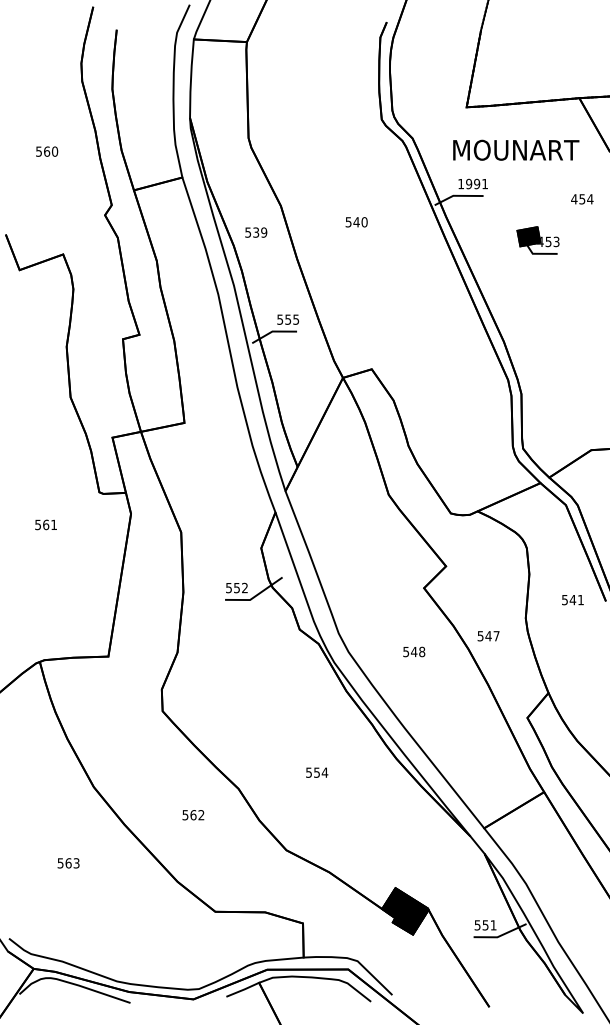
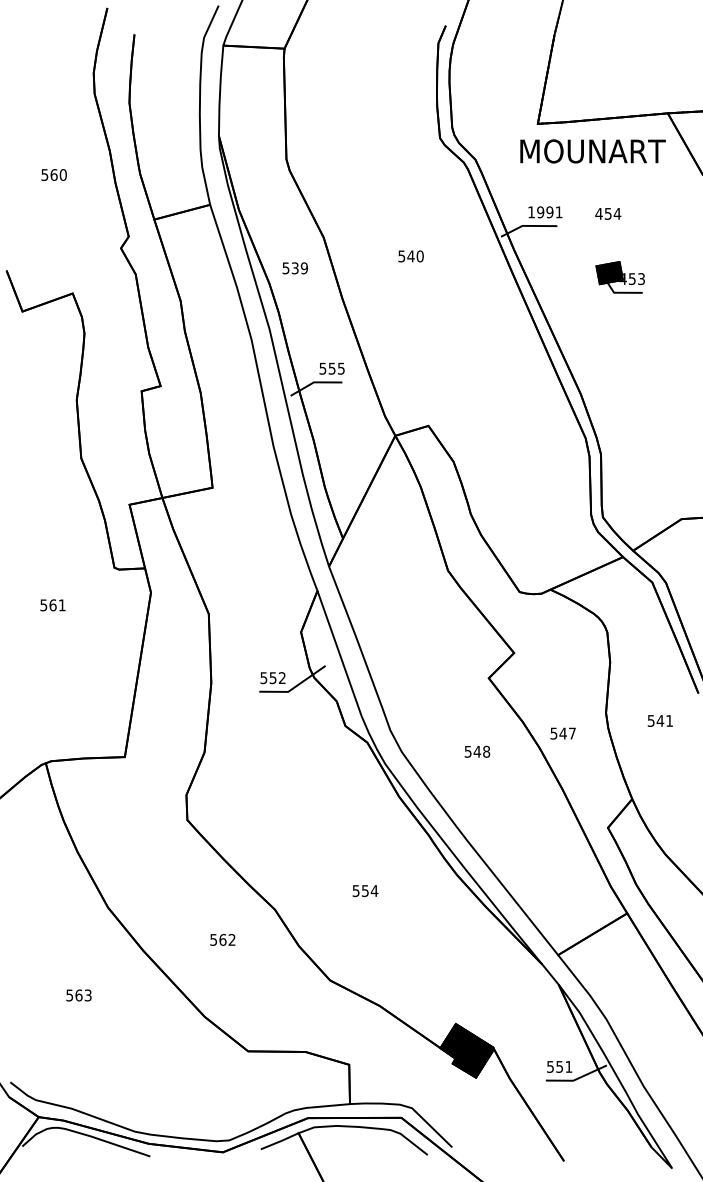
text: (515, 150) -> (592, 151), moved
text: (582, 198) -> (608, 213), moved
text: (572, 599) -> (659, 720), moved

